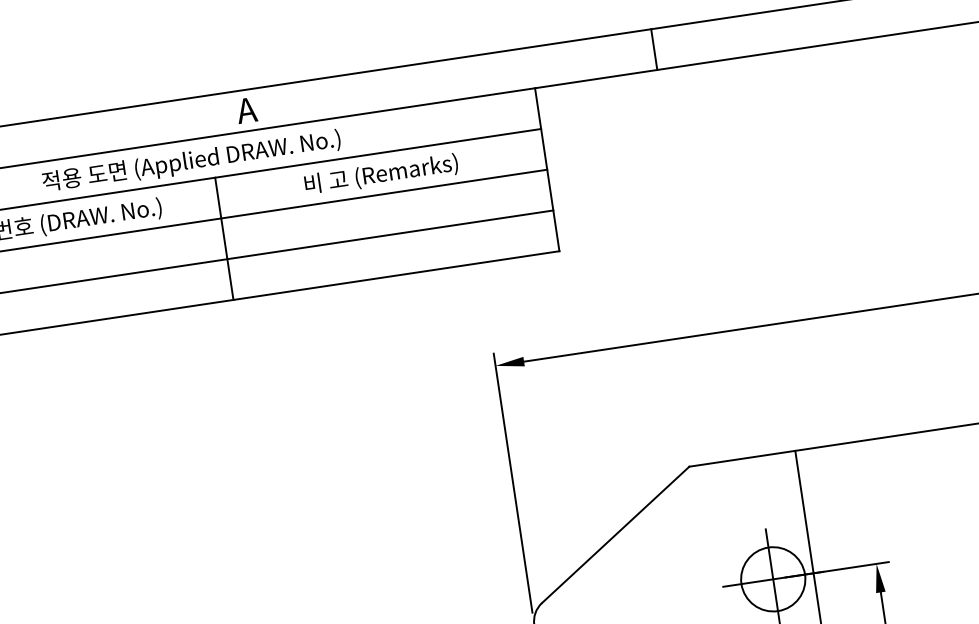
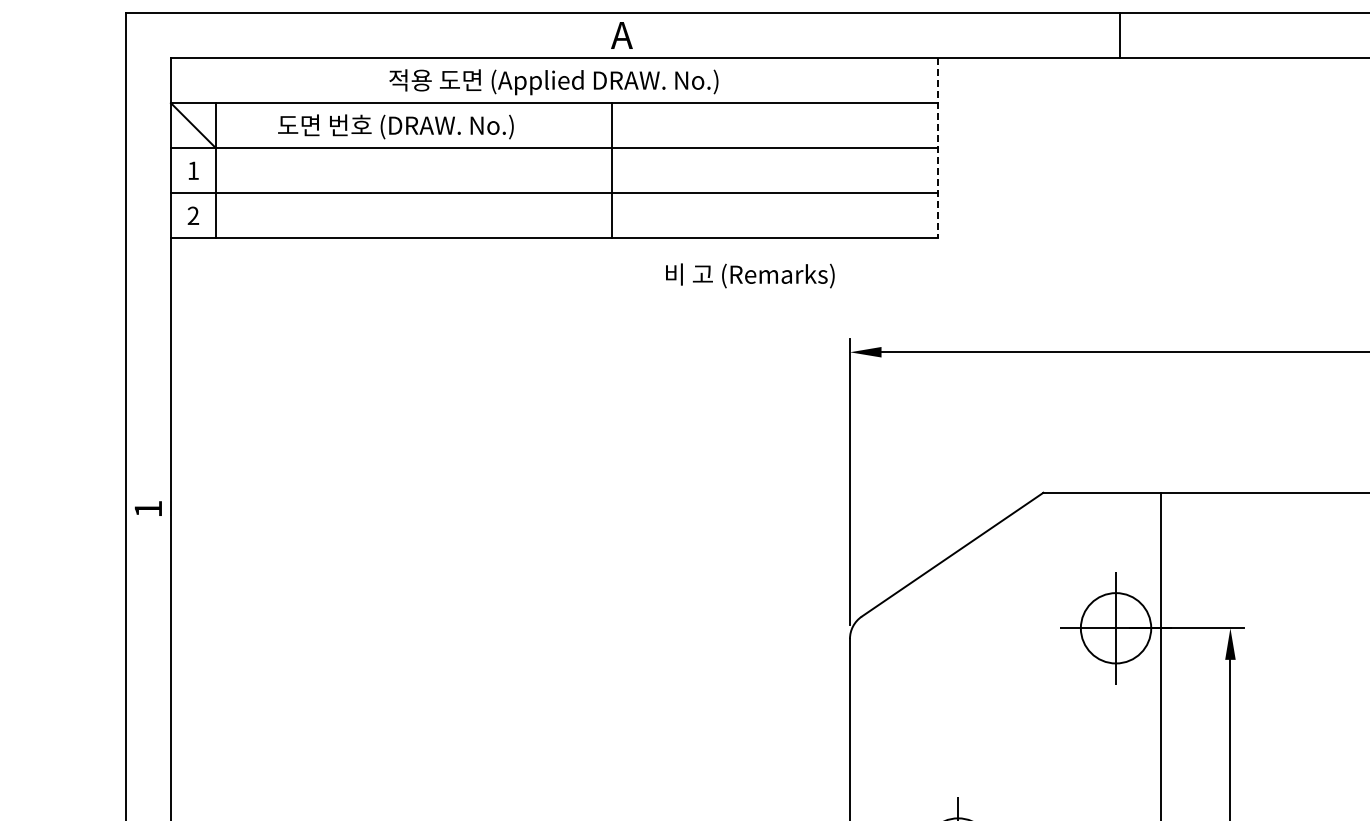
line: (653, 49) -> (1119, 35), moved
line: (547, 169) -> (937, 148), solid -> dashed
text: (381, 174) -> (750, 275), moved
line: (223, 238) -> (611, 170), moved

